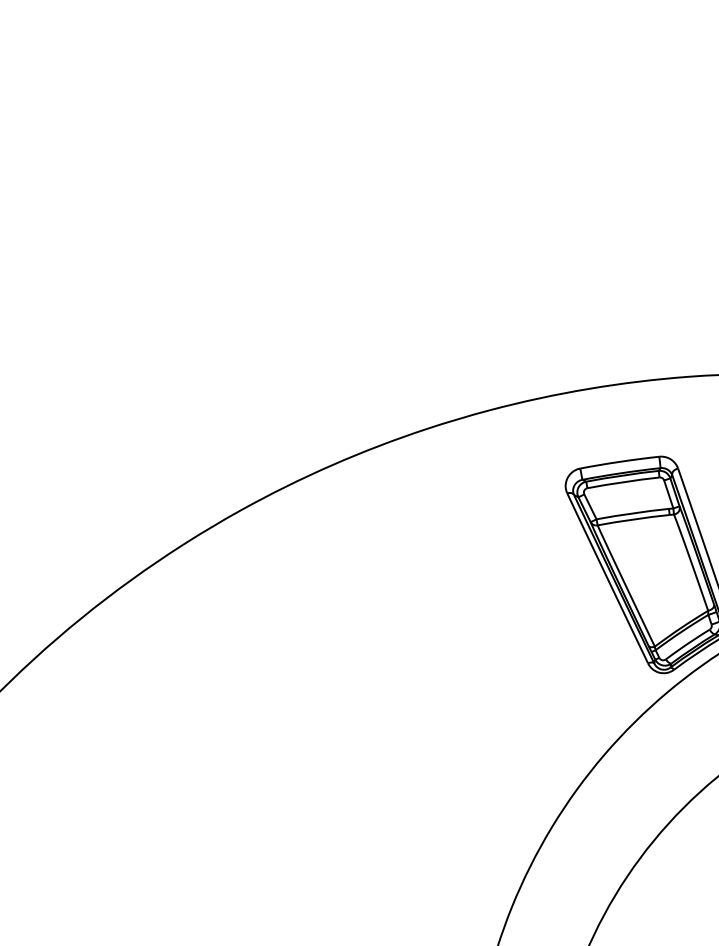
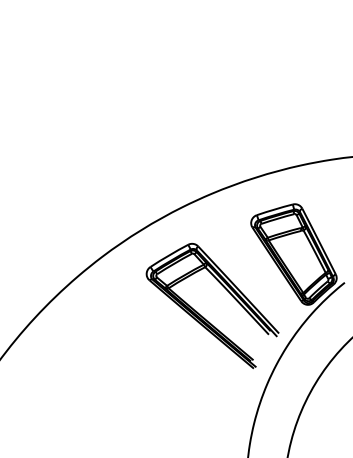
part: (437, 666) -> (203, 316), added

